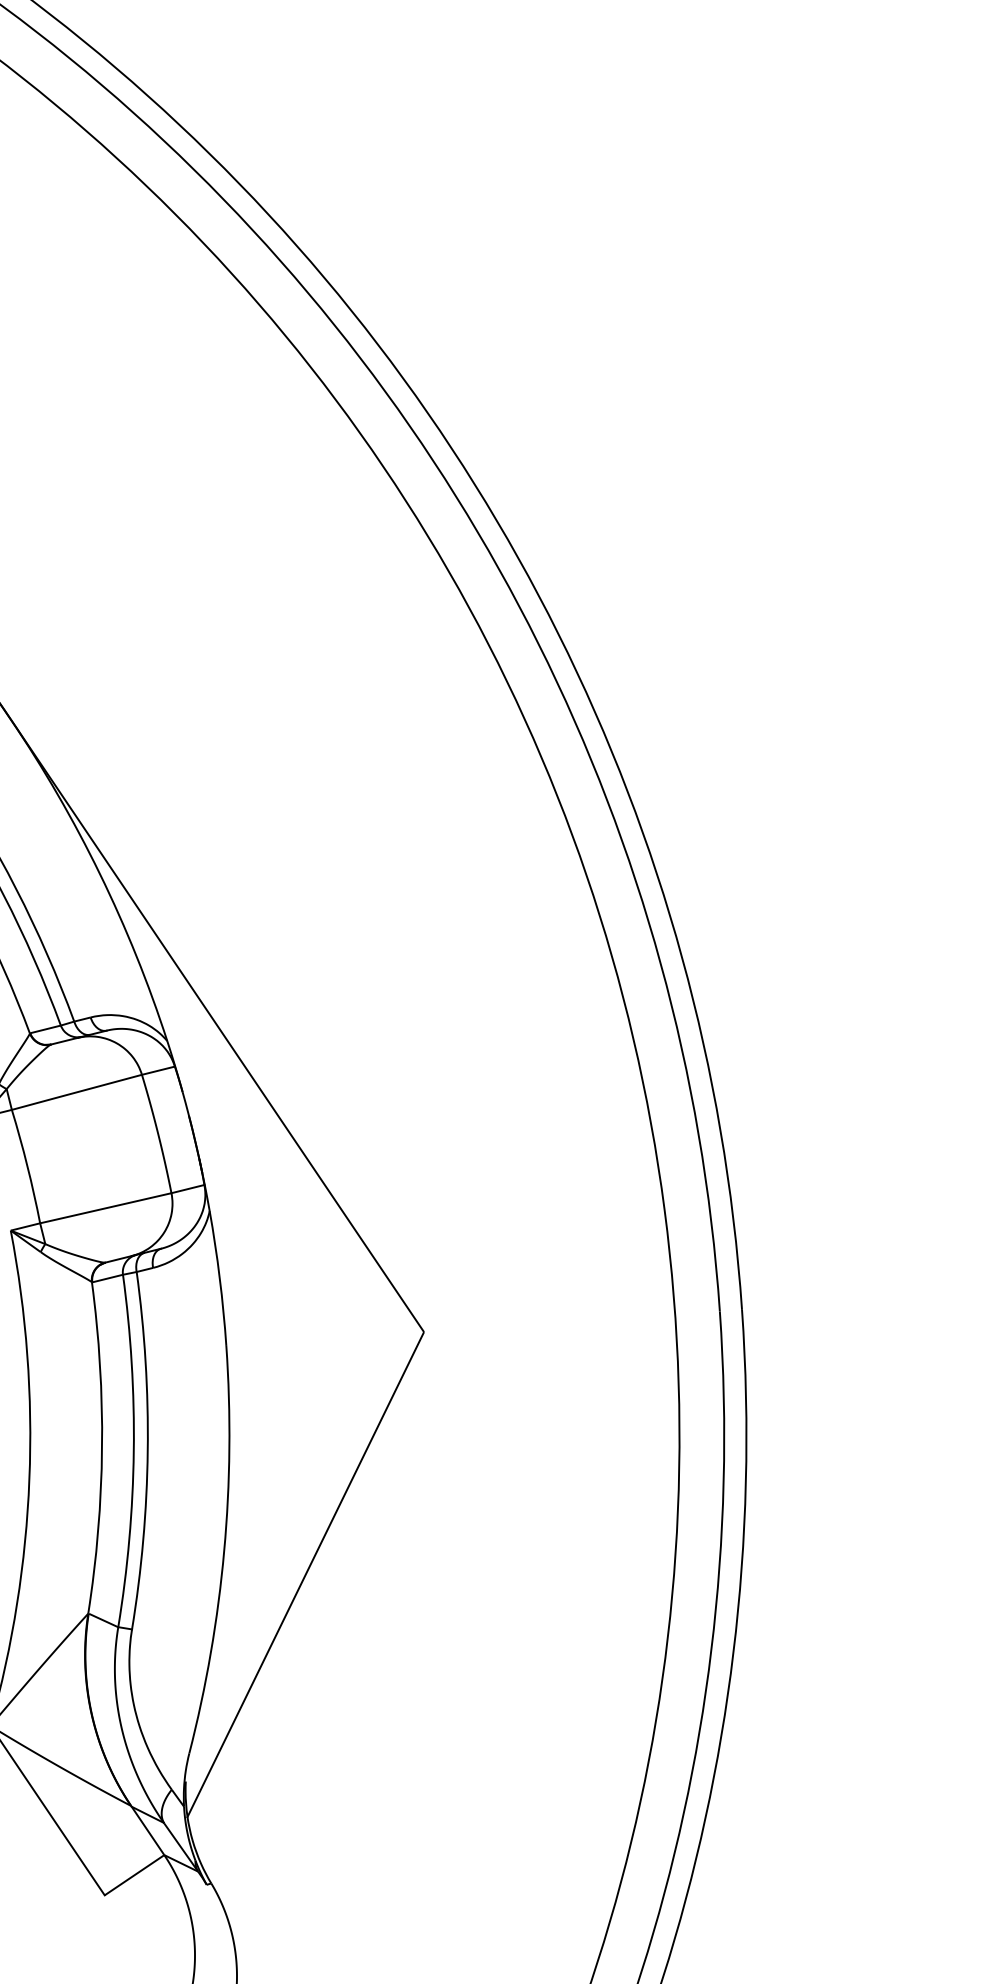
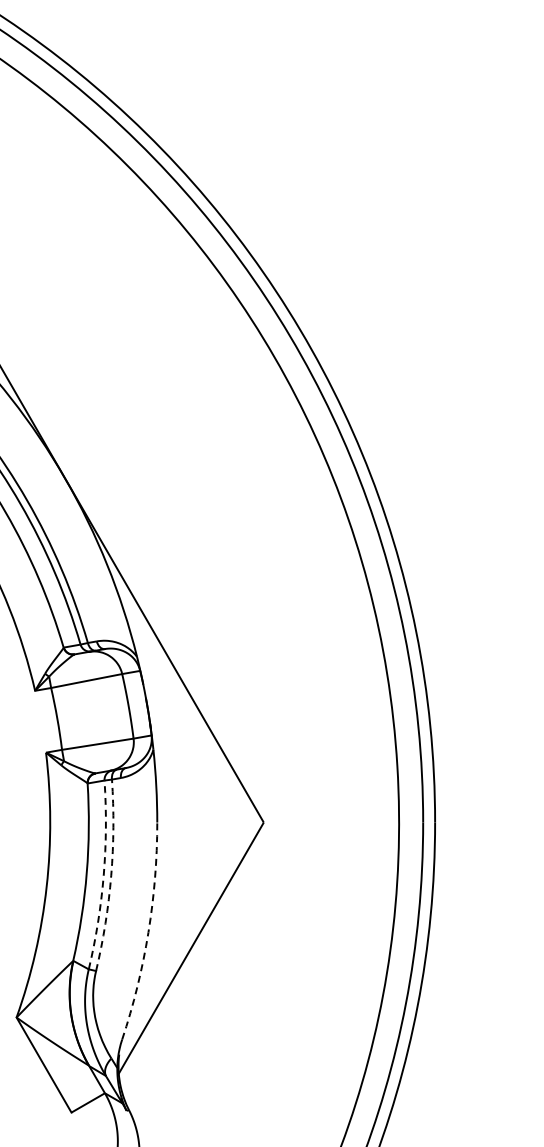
arc: (148, 1450) -> (111, 875), solid -> dashed
arc: (133, 1451) -> (103, 875), solid -> dashed
arc: (224, 1551) -> (148, 932), solid -> dashed

